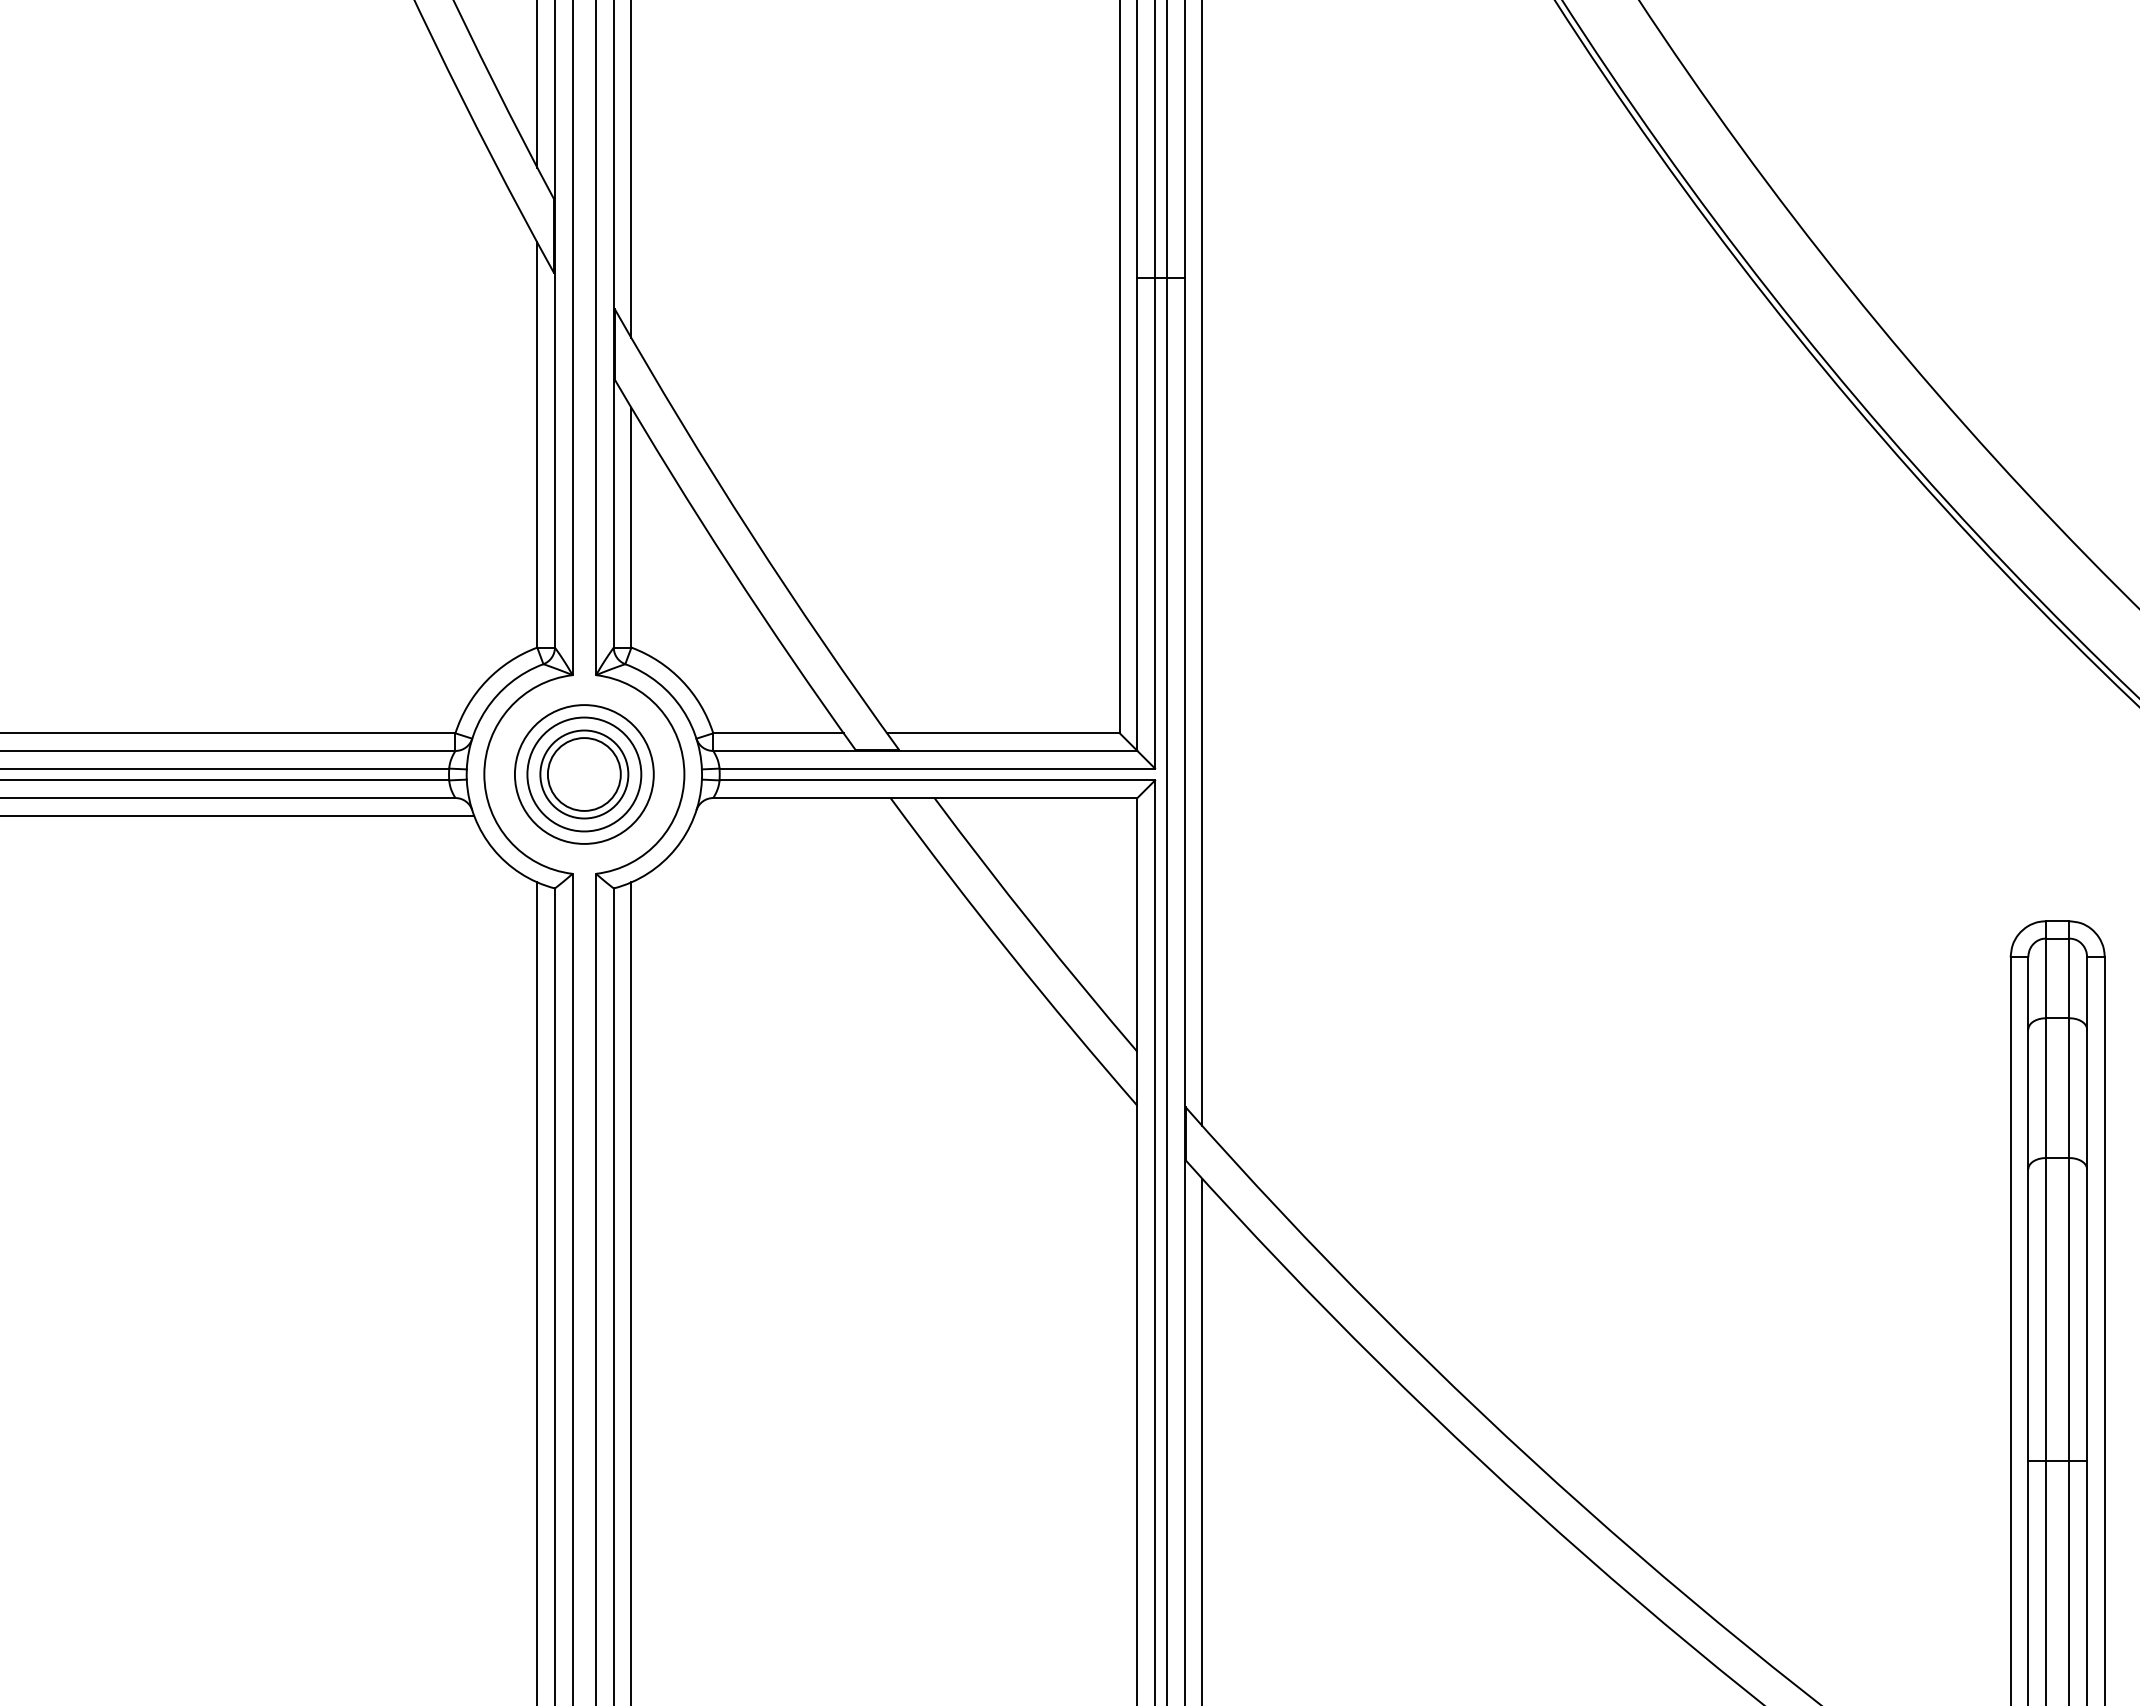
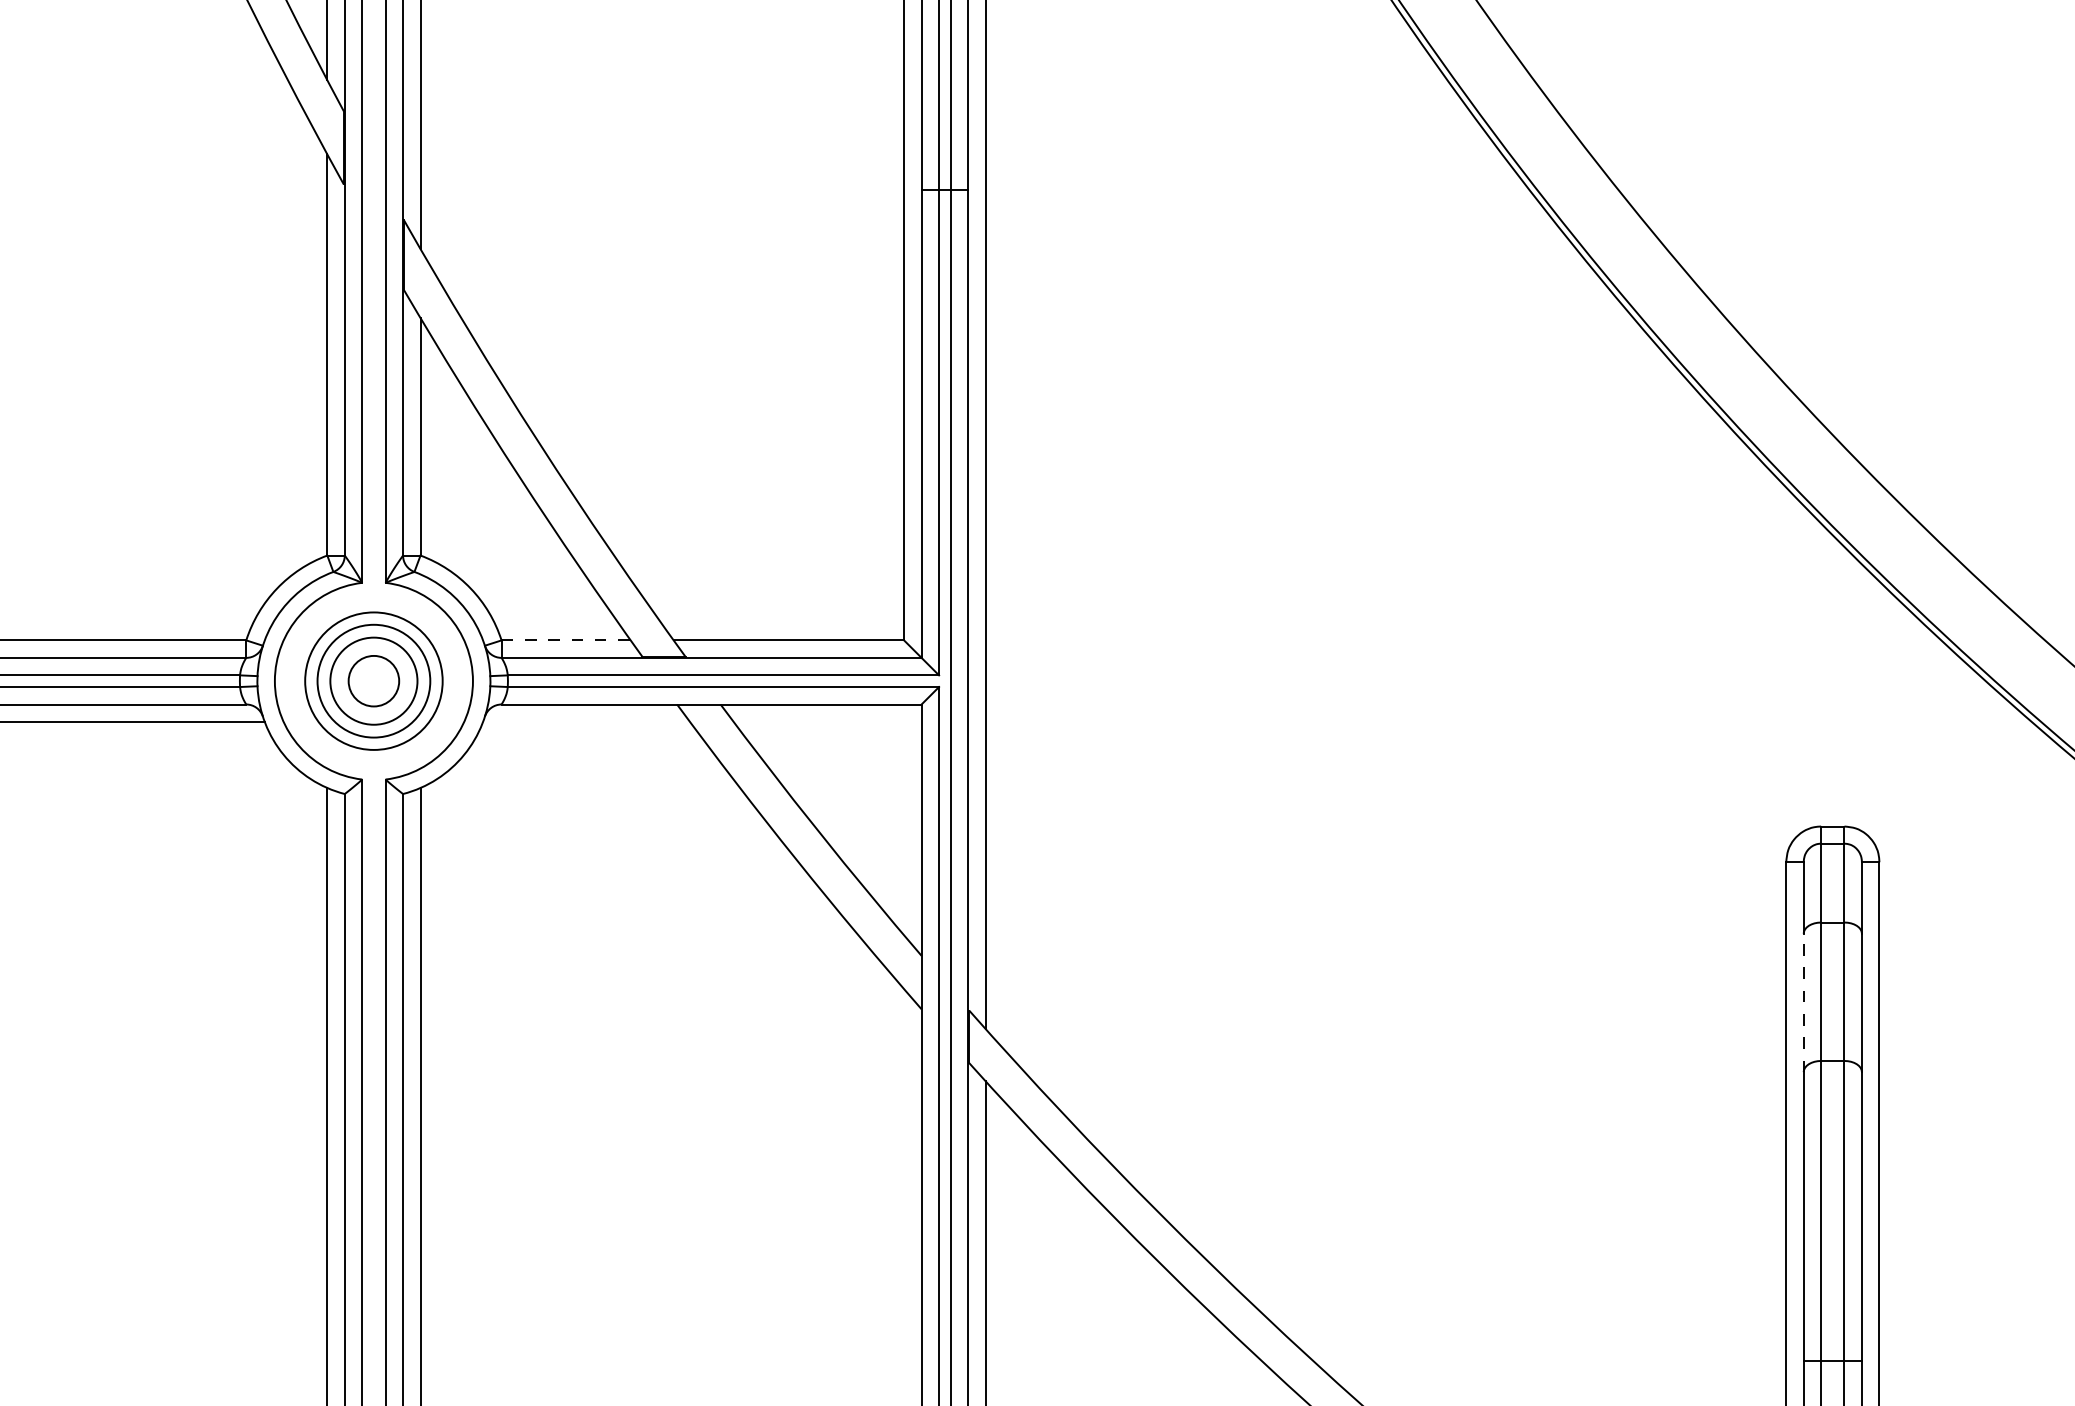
line: (778, 733) -> (566, 640), solid -> dashed
circle: (583, 774) -> (373, 681), size x0.7
line: (2028, 1099) -> (1803, 1003), solid -> dashed

